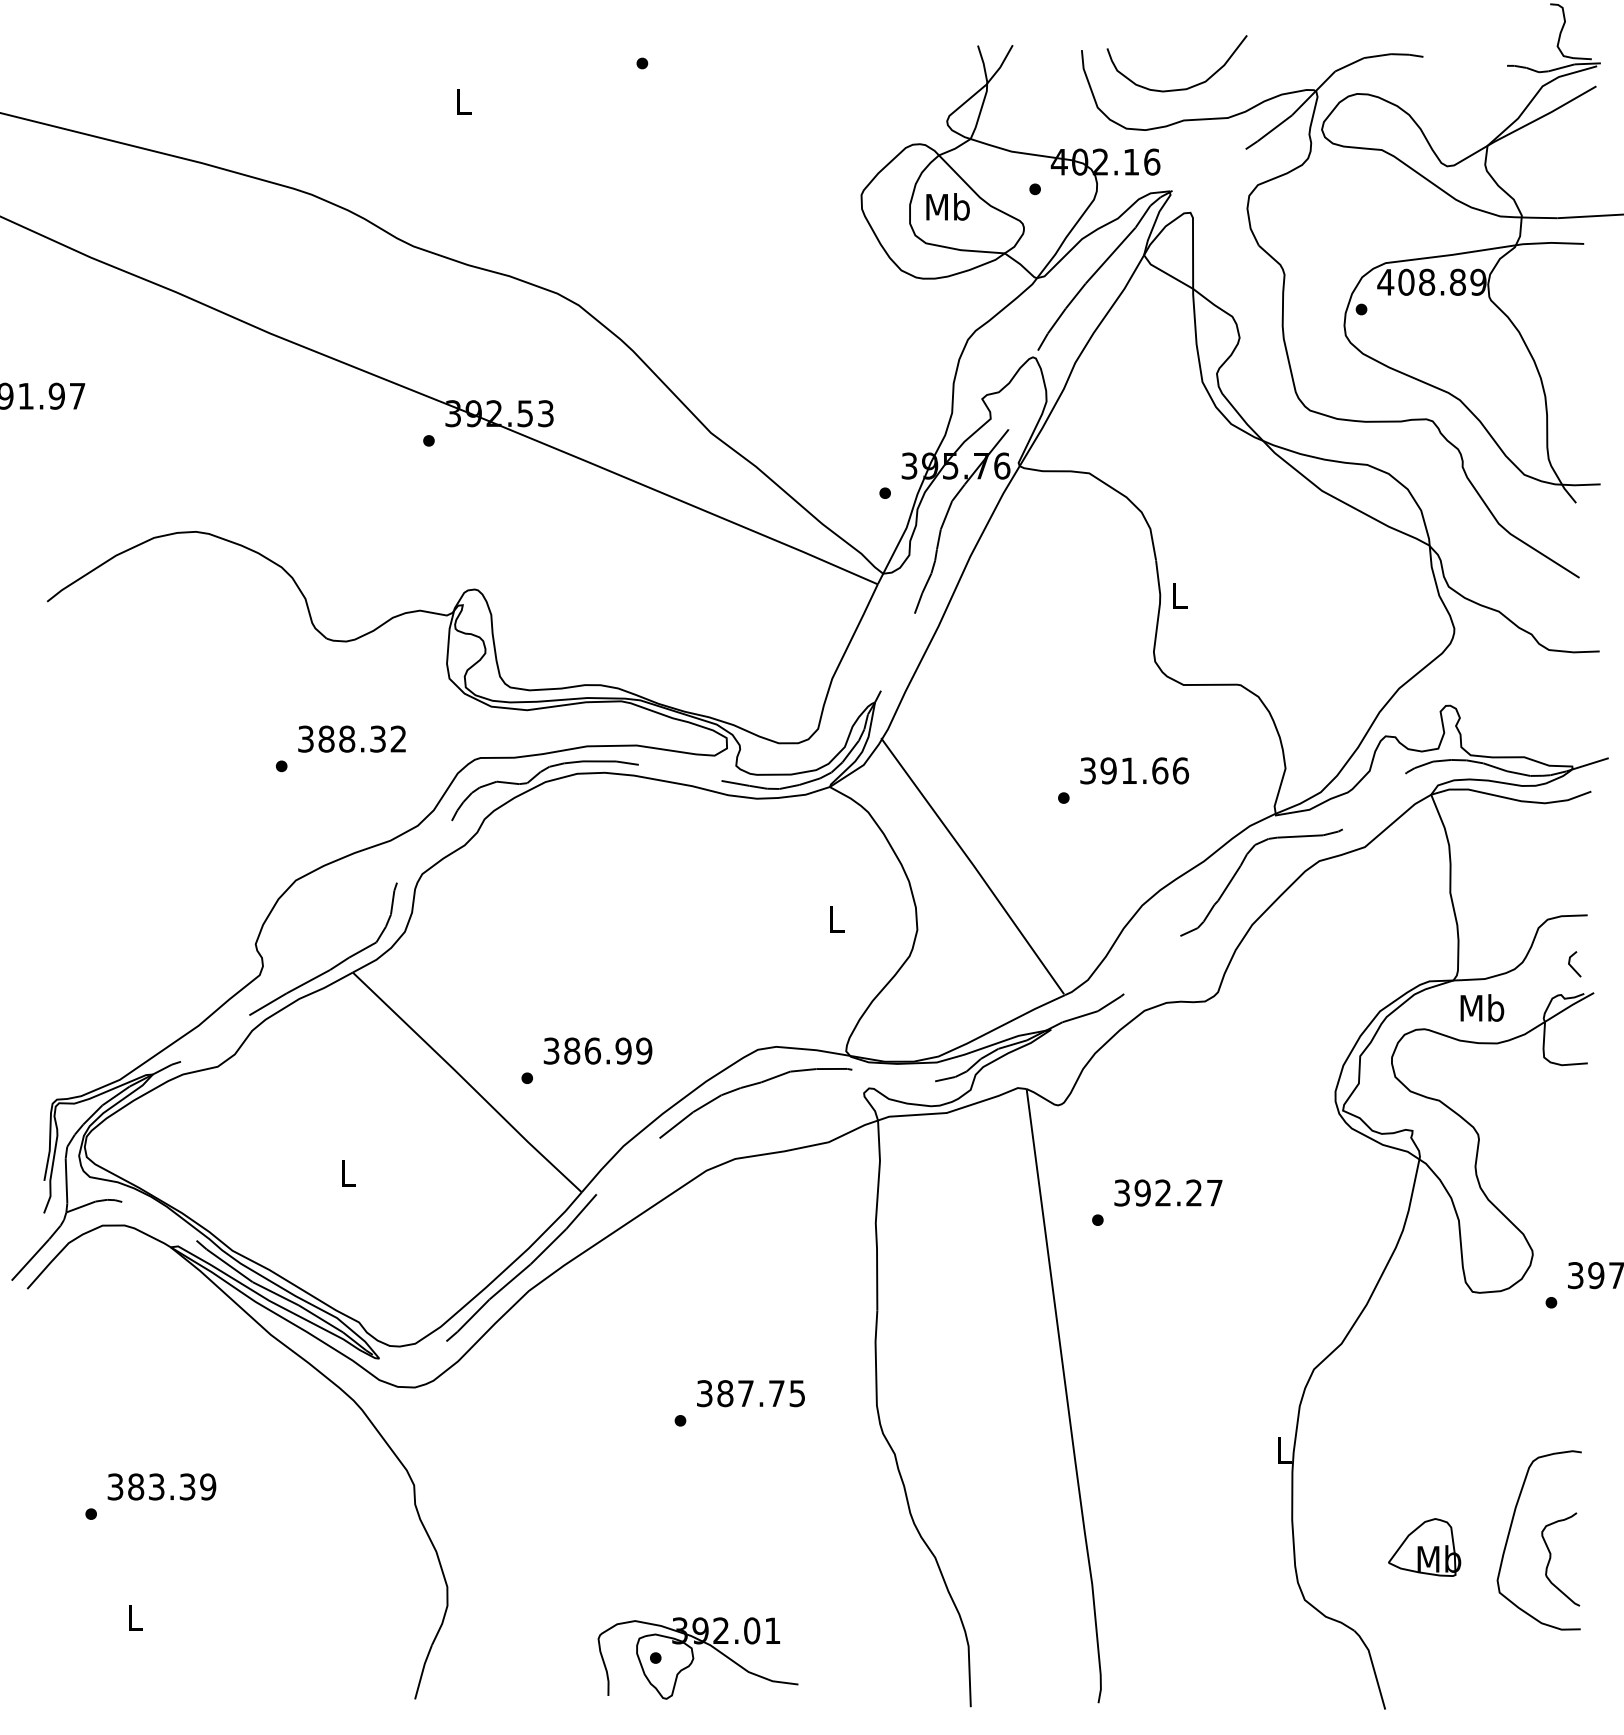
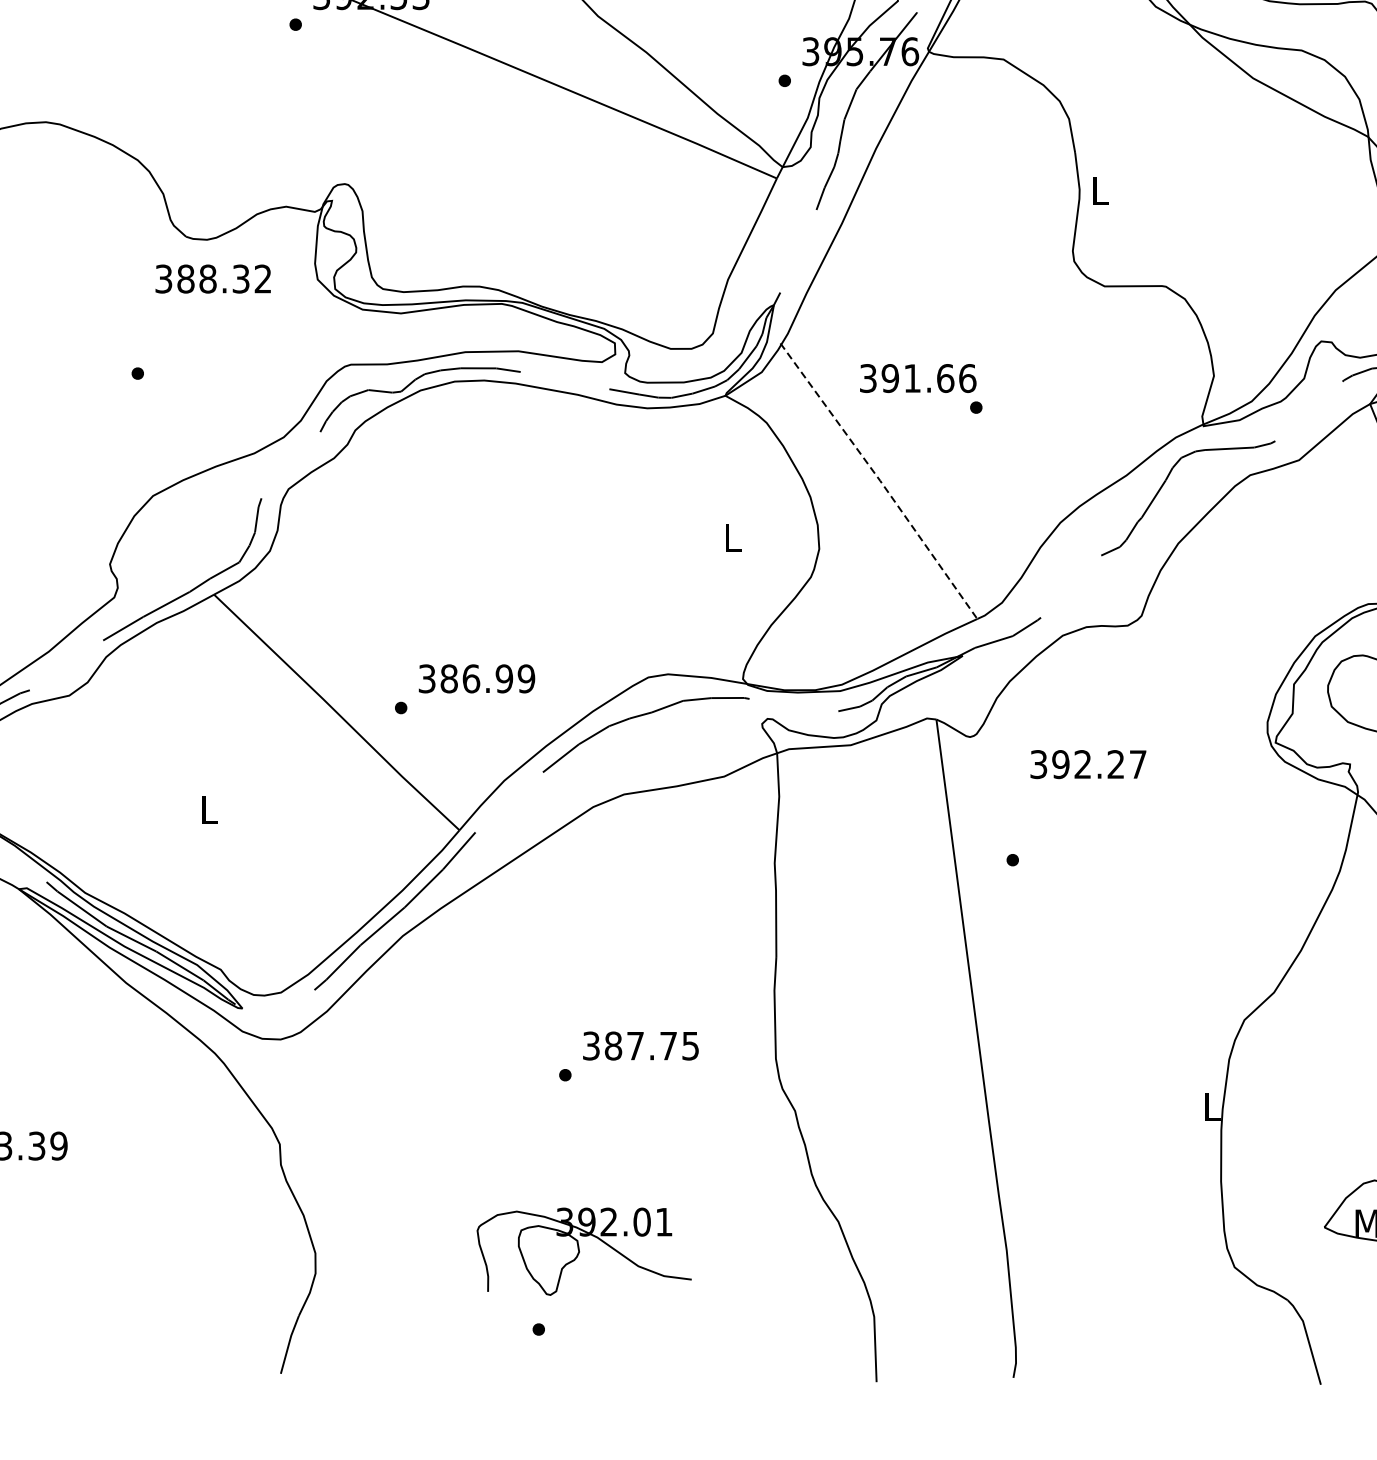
text: (351, 738) -> (212, 278), moved
text: (1134, 770) -> (918, 378), moved
line: (974, 866) -> (880, 480), solid -> dashed
text: (1168, 1192) -> (1088, 763), moved
part: (697, 1658) -> (583, 1251), moved

